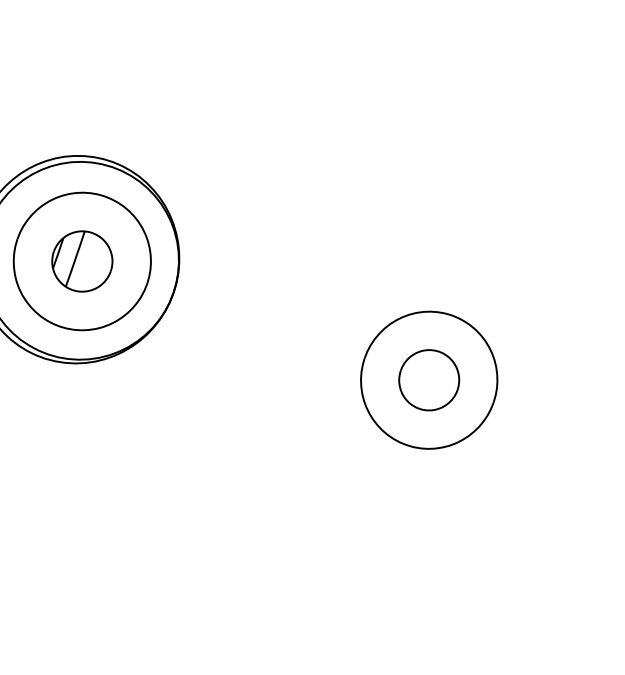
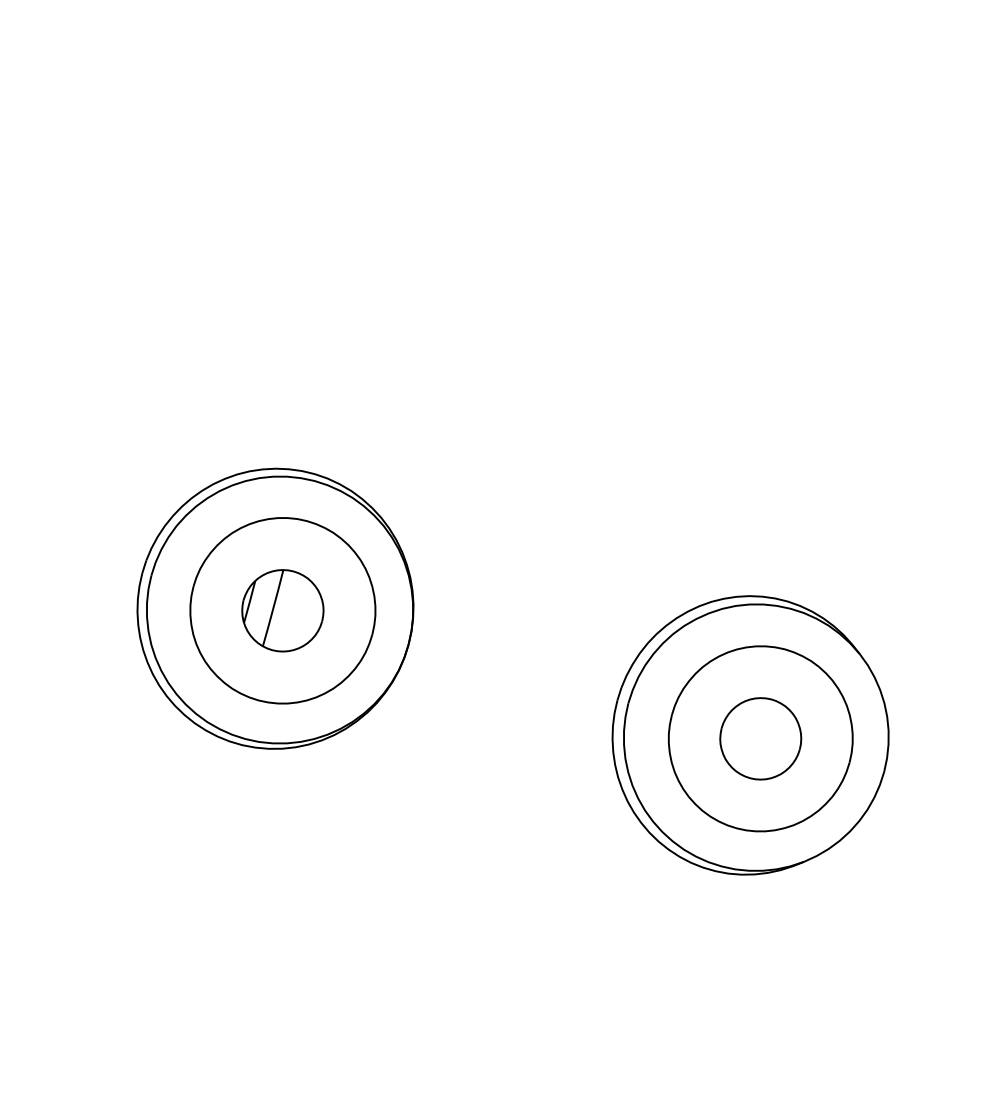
part: (421, 377) -> (750, 735), added

